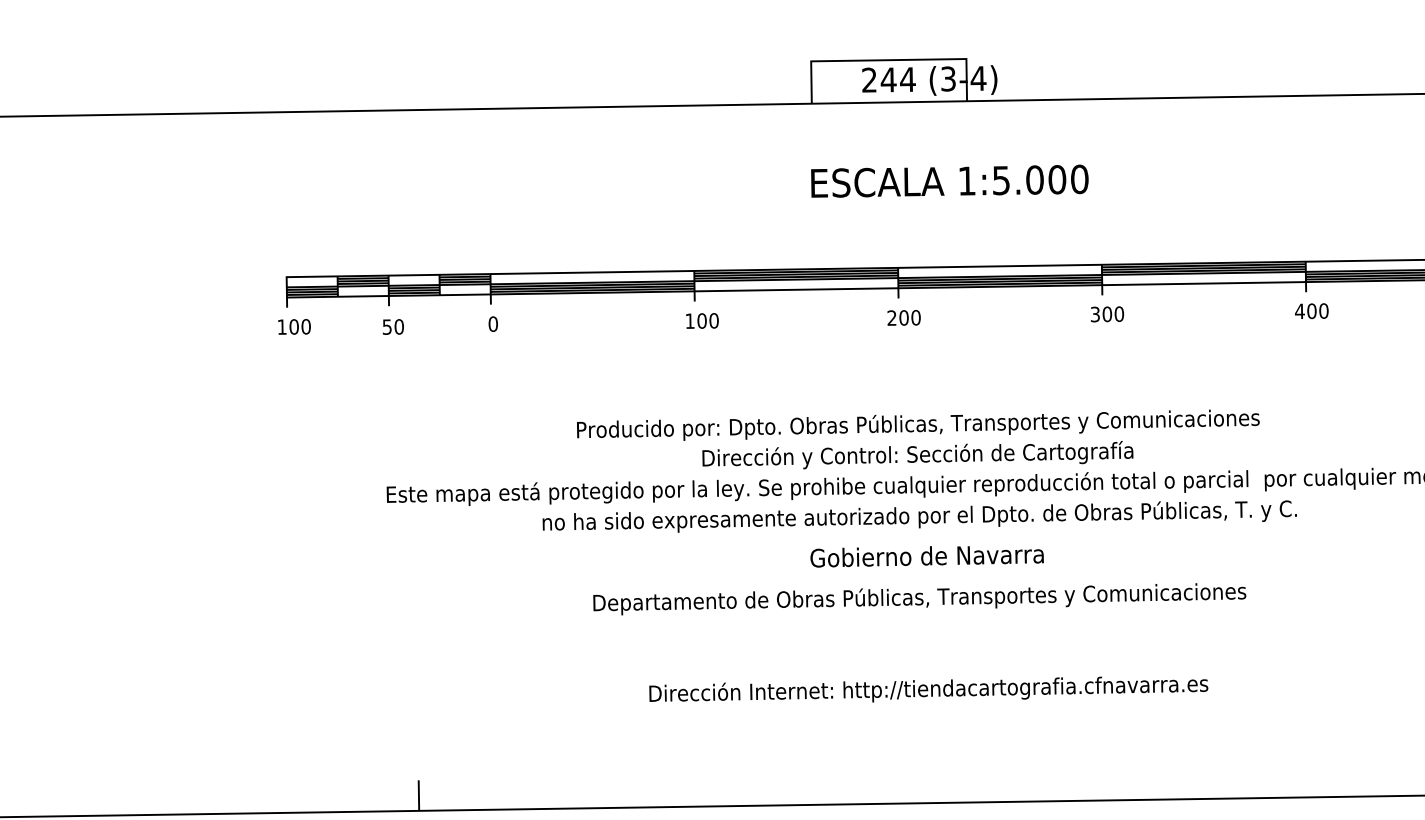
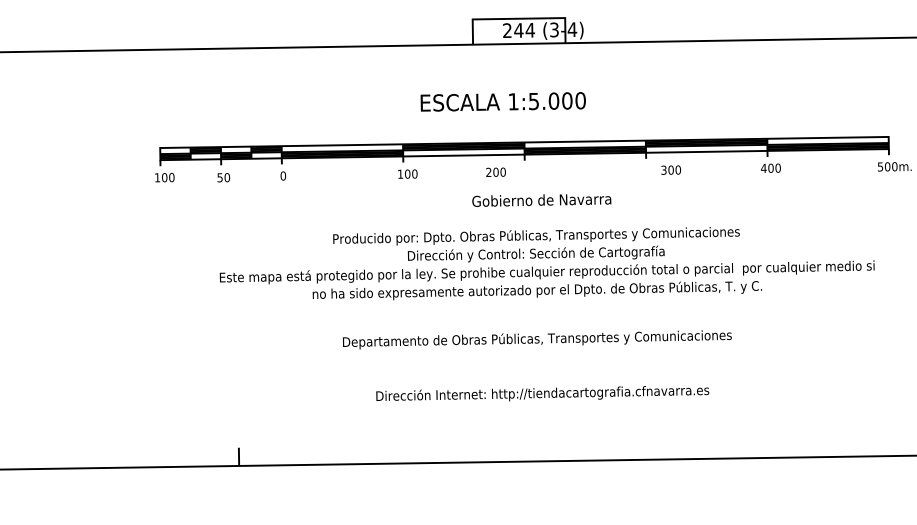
text: (948, 180) -> (502, 101), moved
text: (1106, 313) -> (670, 169), moved
text: (903, 316) -> (495, 171), moved
text: (926, 556) -> (541, 200), moved

